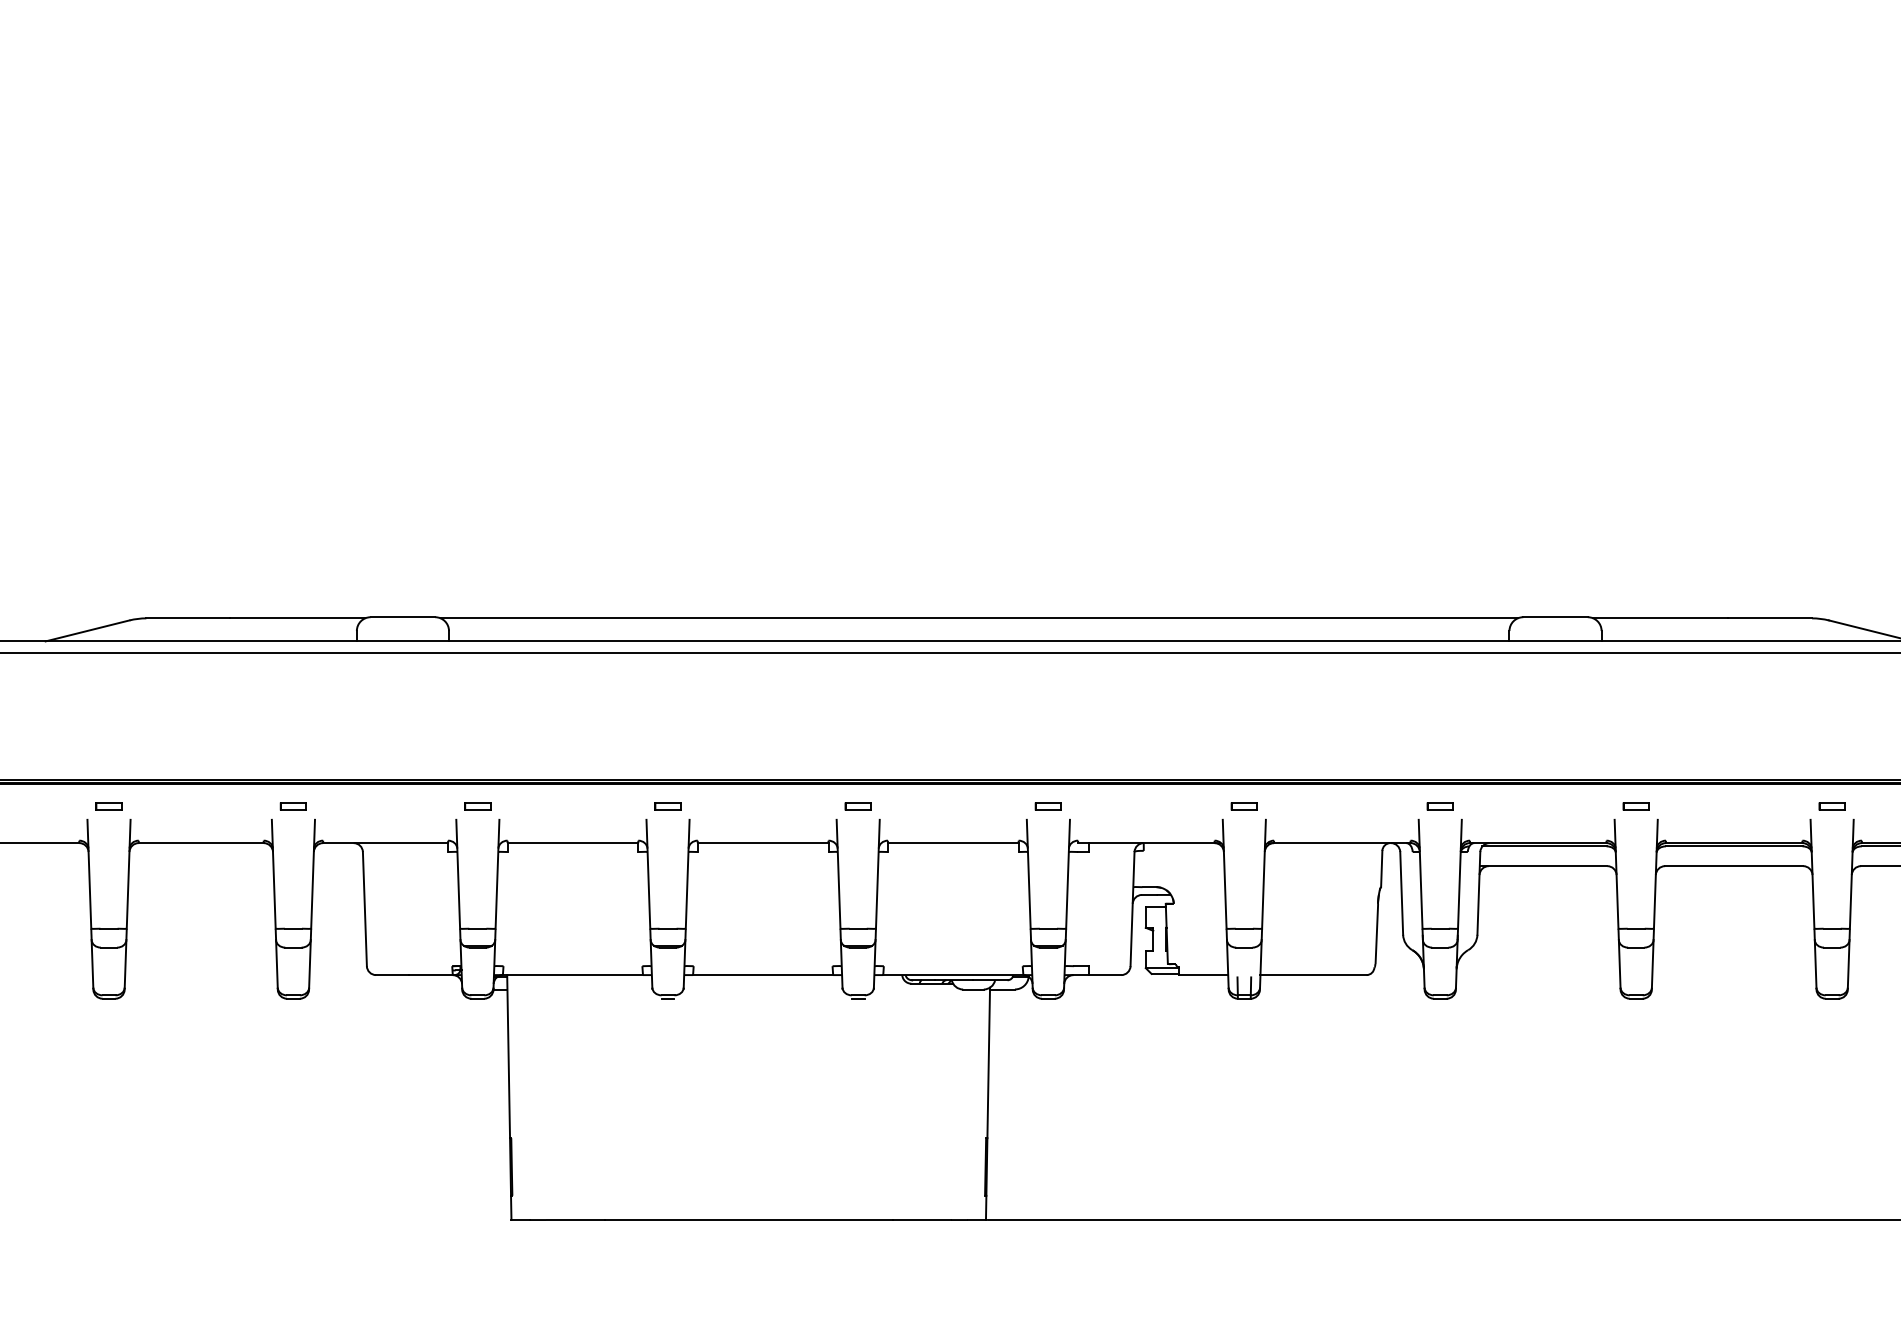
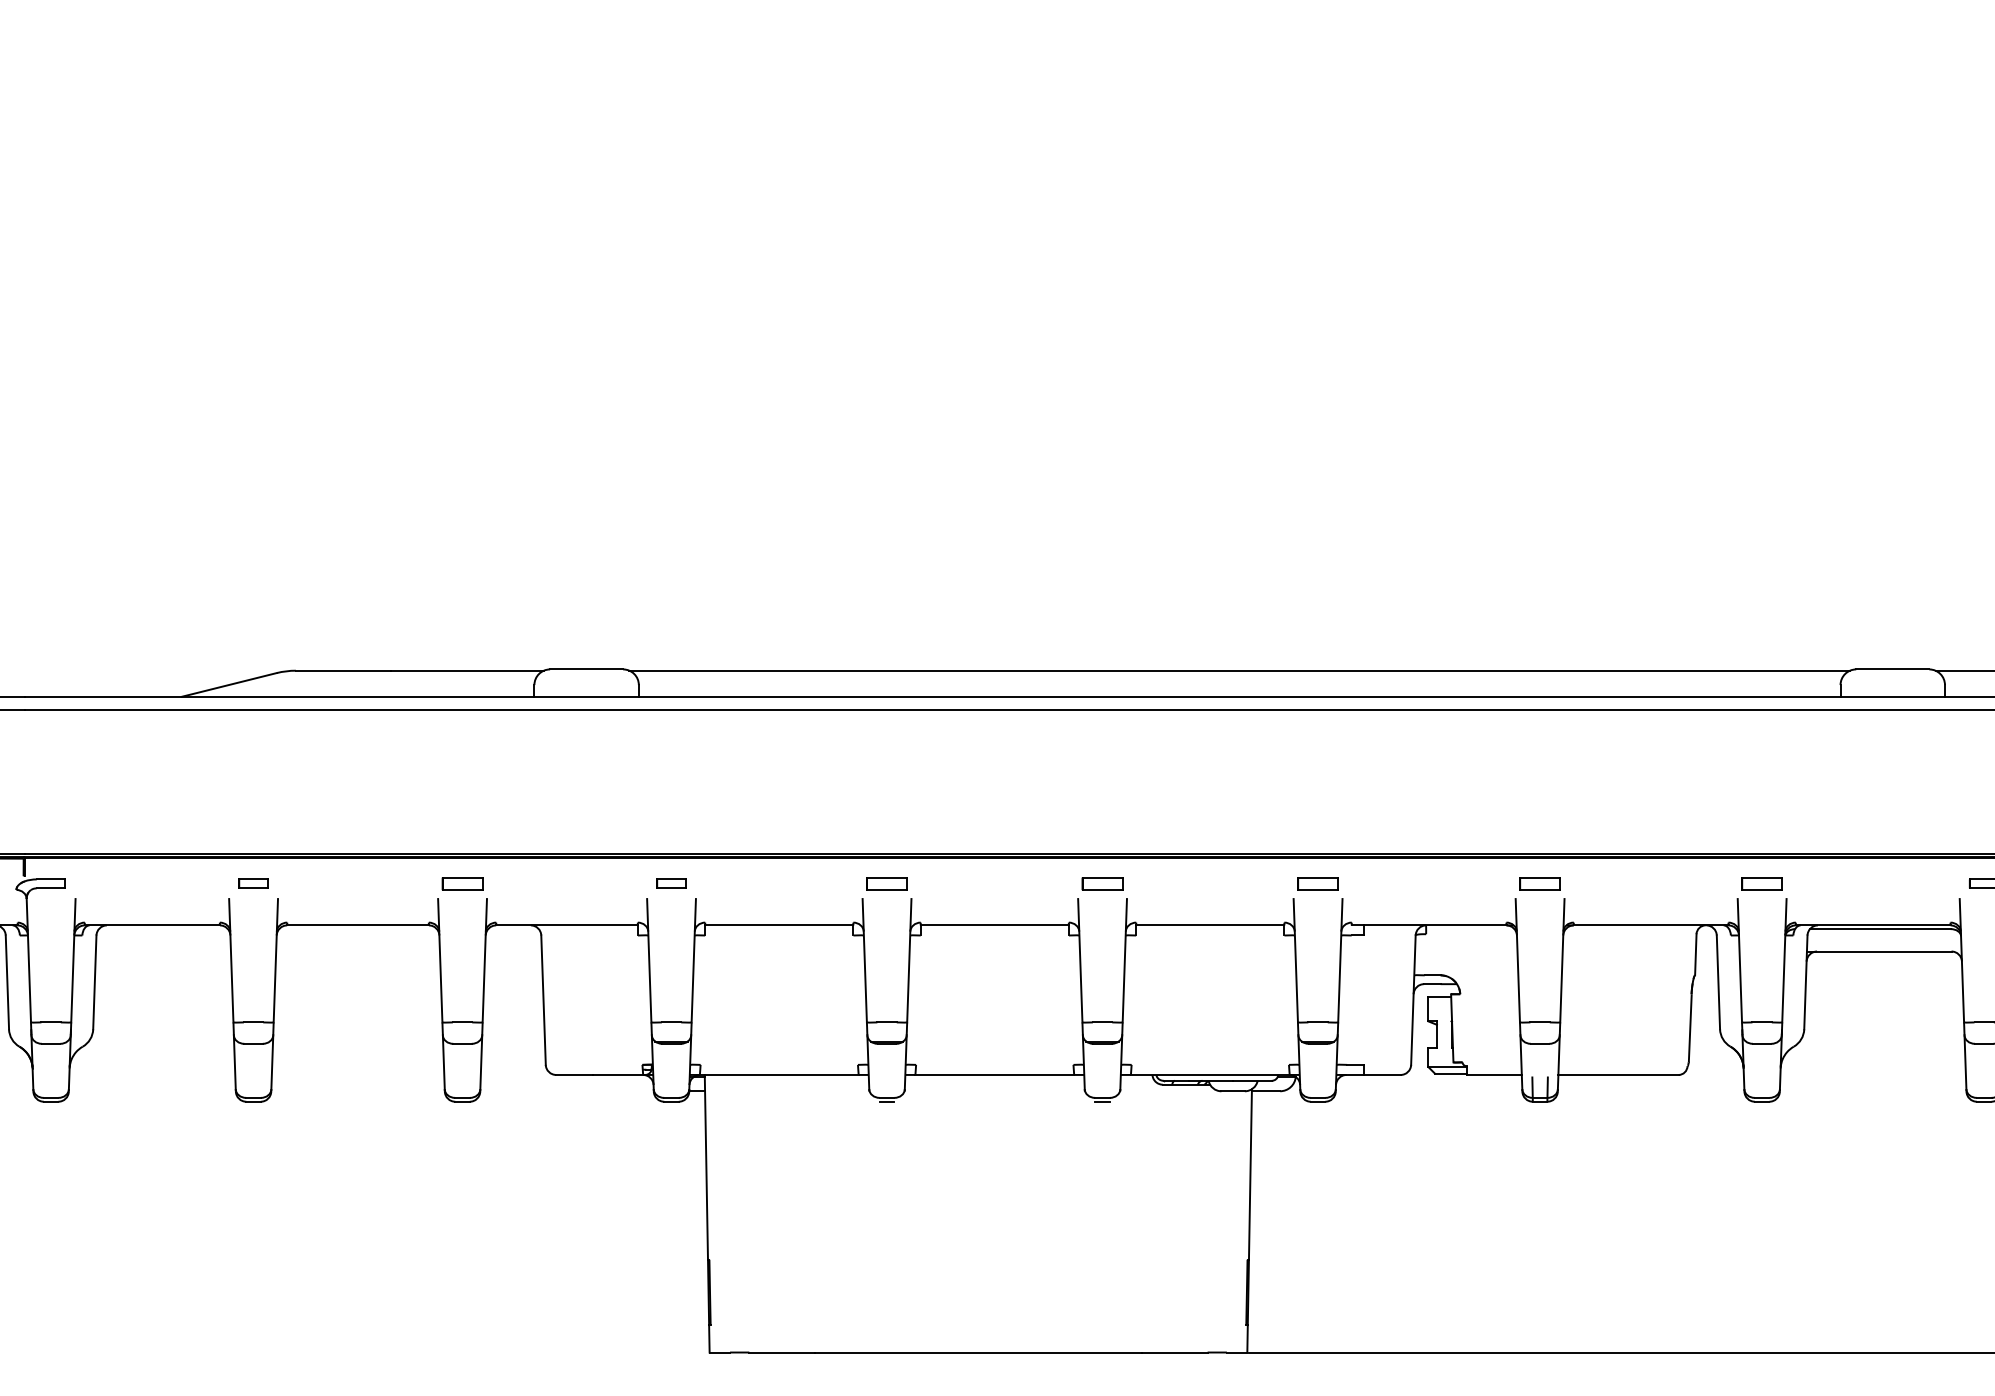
part: (292, 806) -> (461, 883), size x1.4
part: (667, 806) -> (886, 883), size x1.4
part: (857, 806) -> (1101, 883), size x1.4
part: (1047, 806) -> (1317, 883), size x1.4
part: (1243, 806) -> (1539, 883), size x1.4
part: (1439, 806) -> (1761, 883), size x1.4

